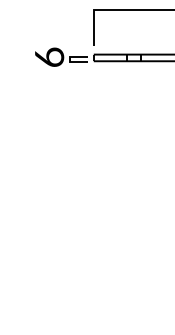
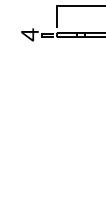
text: (48, 57) -> (29, 34), 6 -> 4

